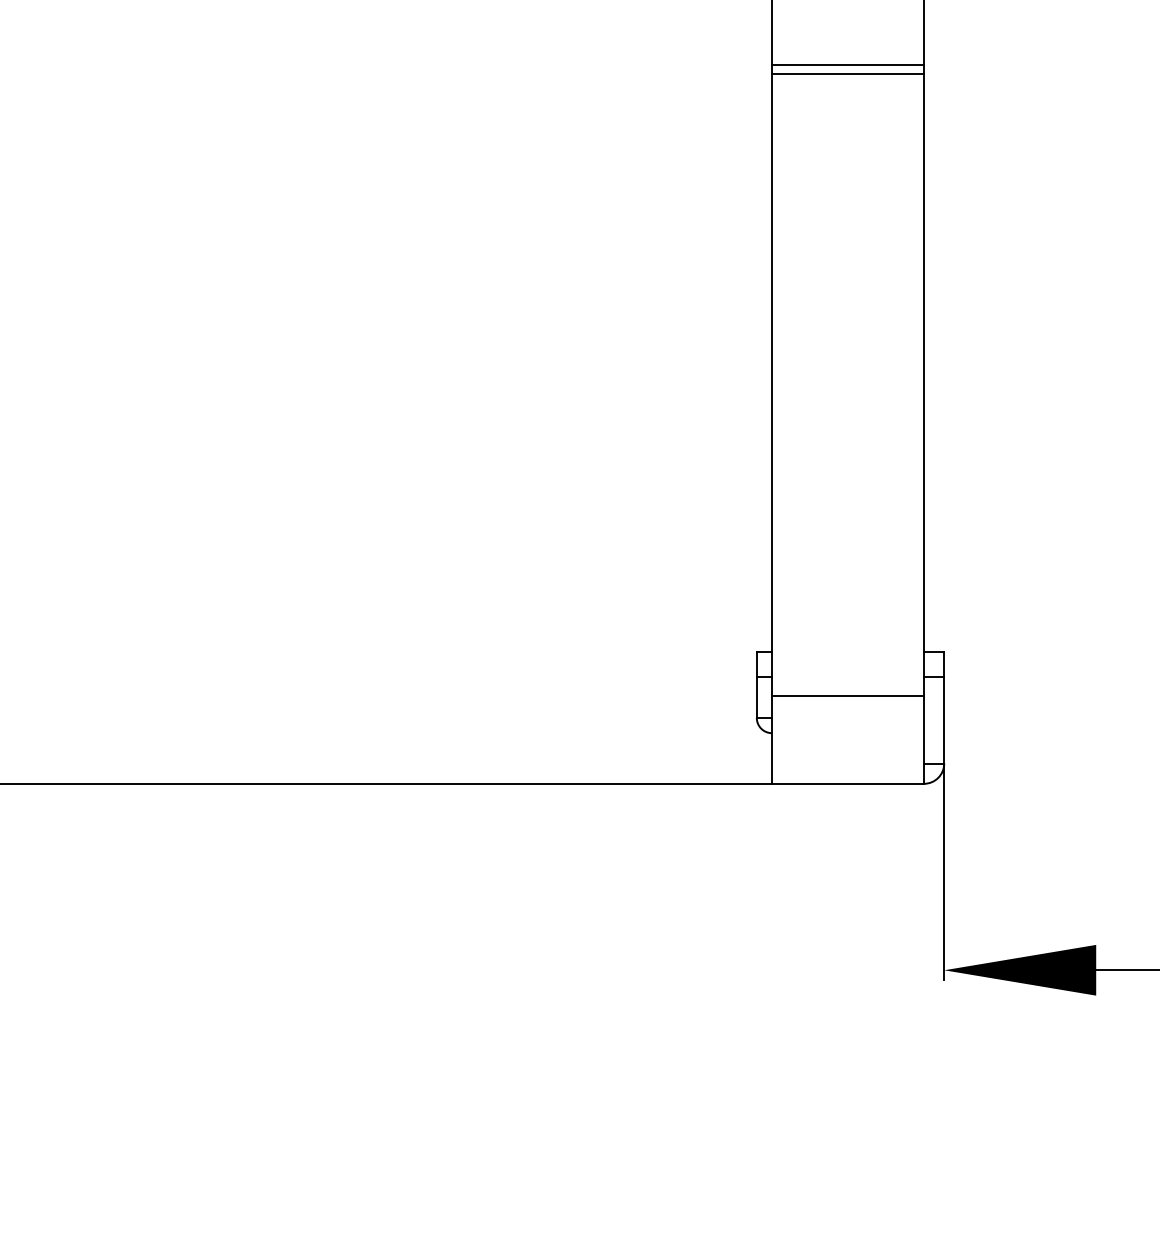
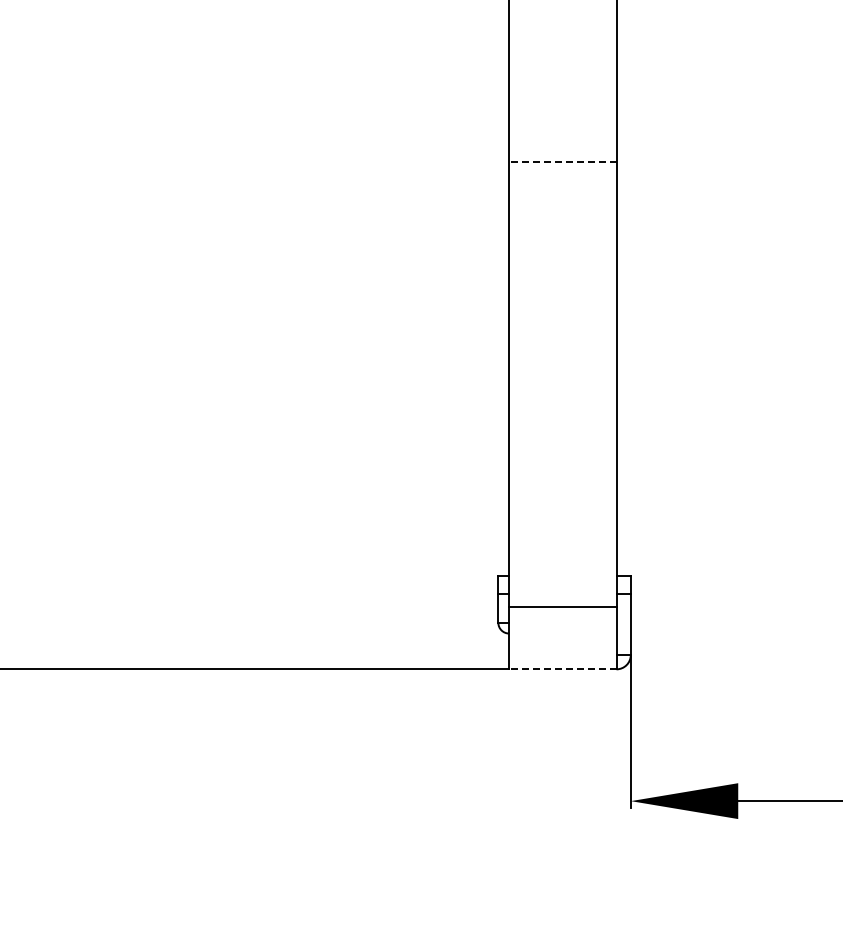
line: (847, 65) -> (562, 161), solid -> dashed
line: (847, 73) -> (562, 167), removed
line: (847, 784) -> (562, 669), solid -> dashed

